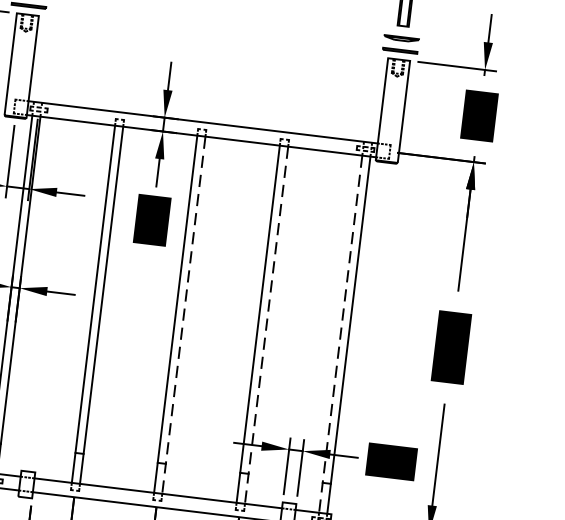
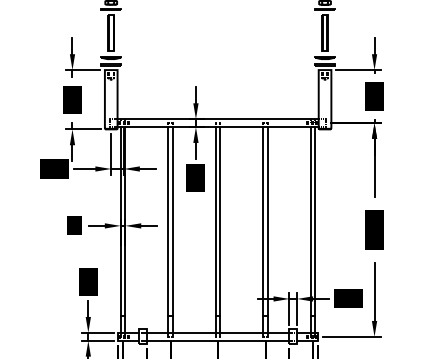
line: (184, 314) -> (220, 229), dashed -> solid
line: (267, 324) -> (268, 229), dashed -> solid
line: (340, 333) -> (310, 229), dashed -> solid

